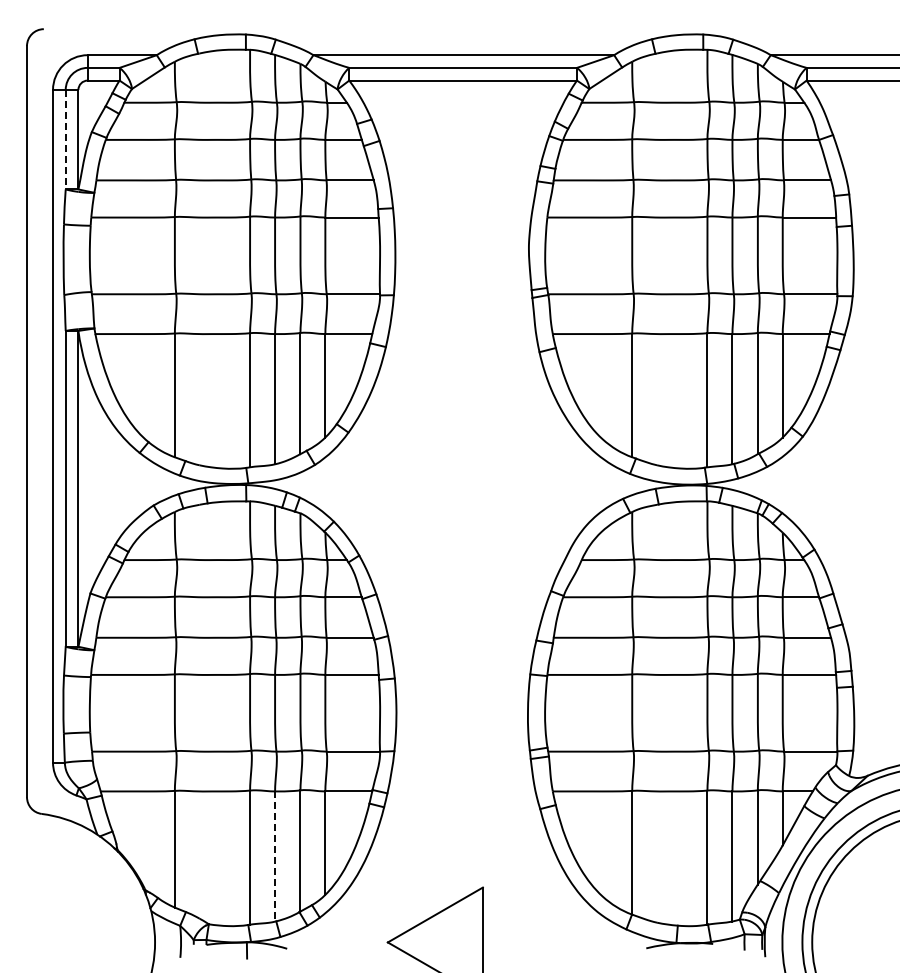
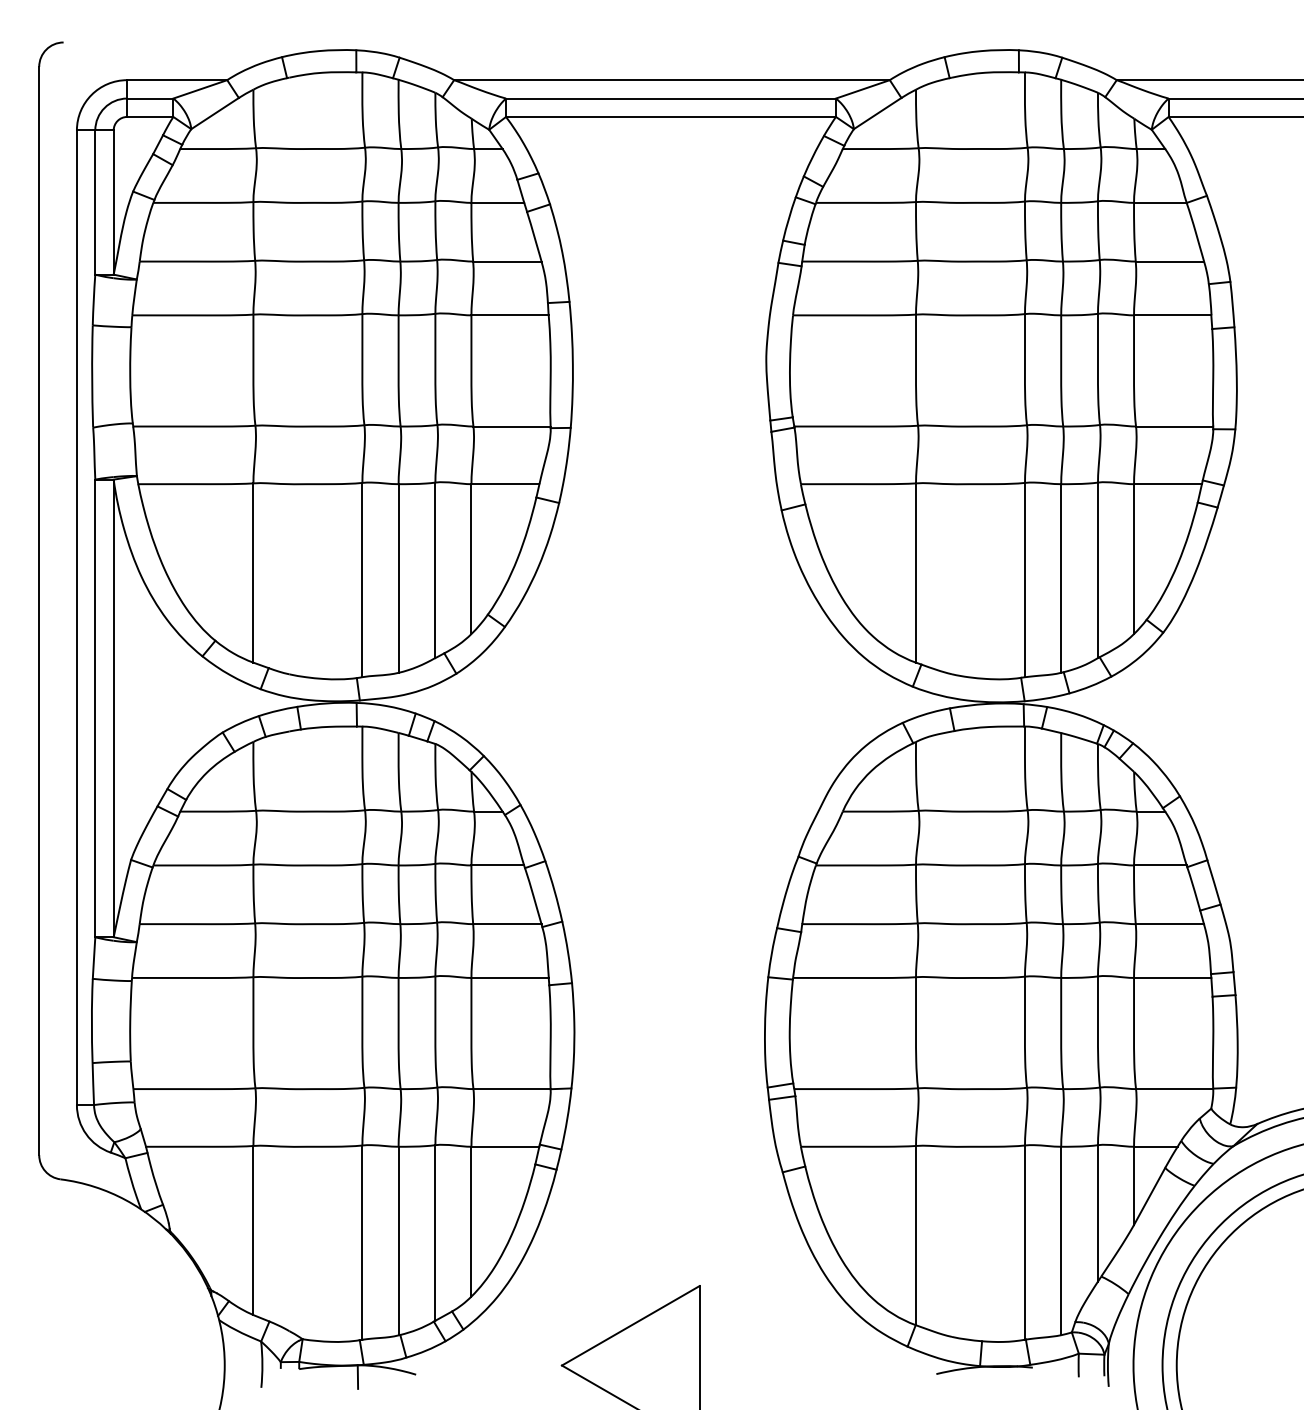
line: (65, 139) -> (94, 202), dashed -> solid
line: (275, 857) -> (399, 1242), dashed -> solid

